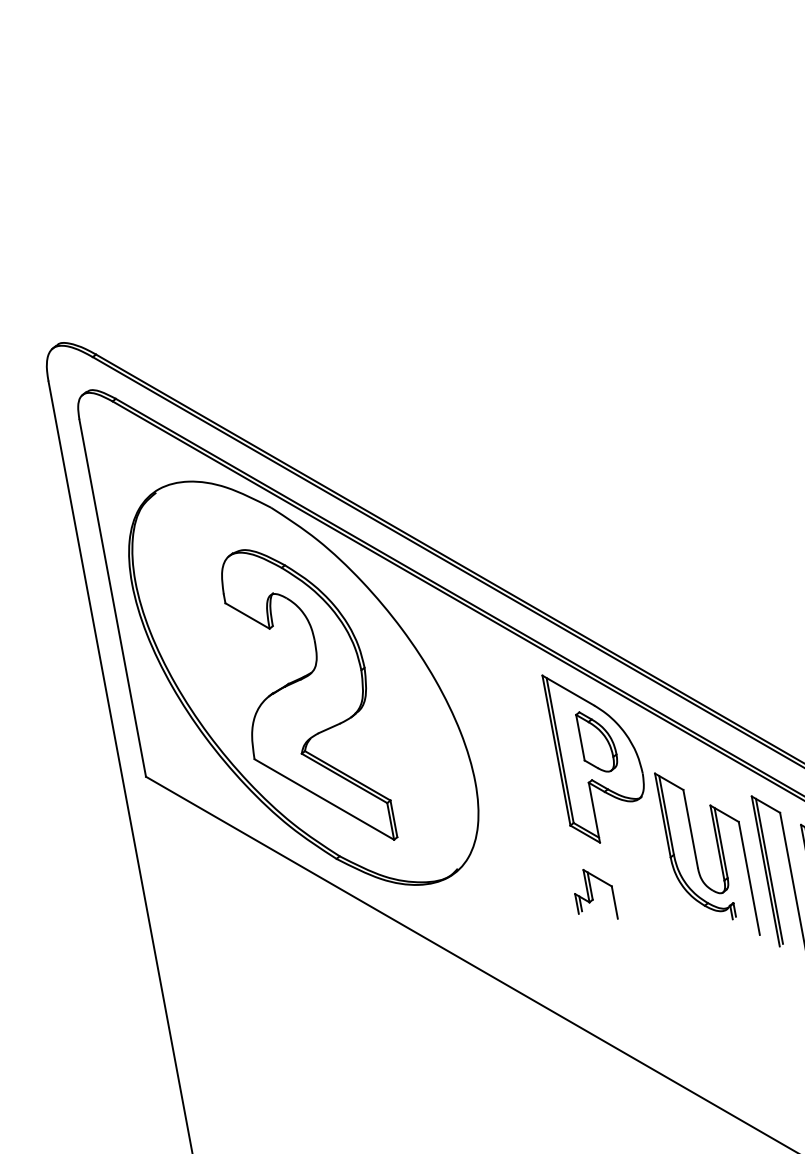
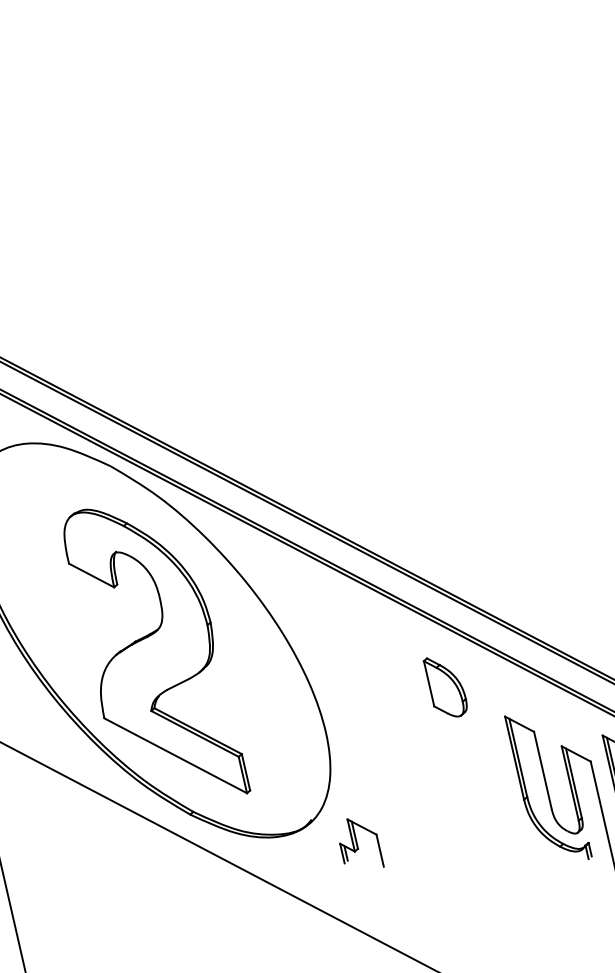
part: (592, 758) -> (441, 704), removed
part: (596, 894) -> (361, 843), moved

